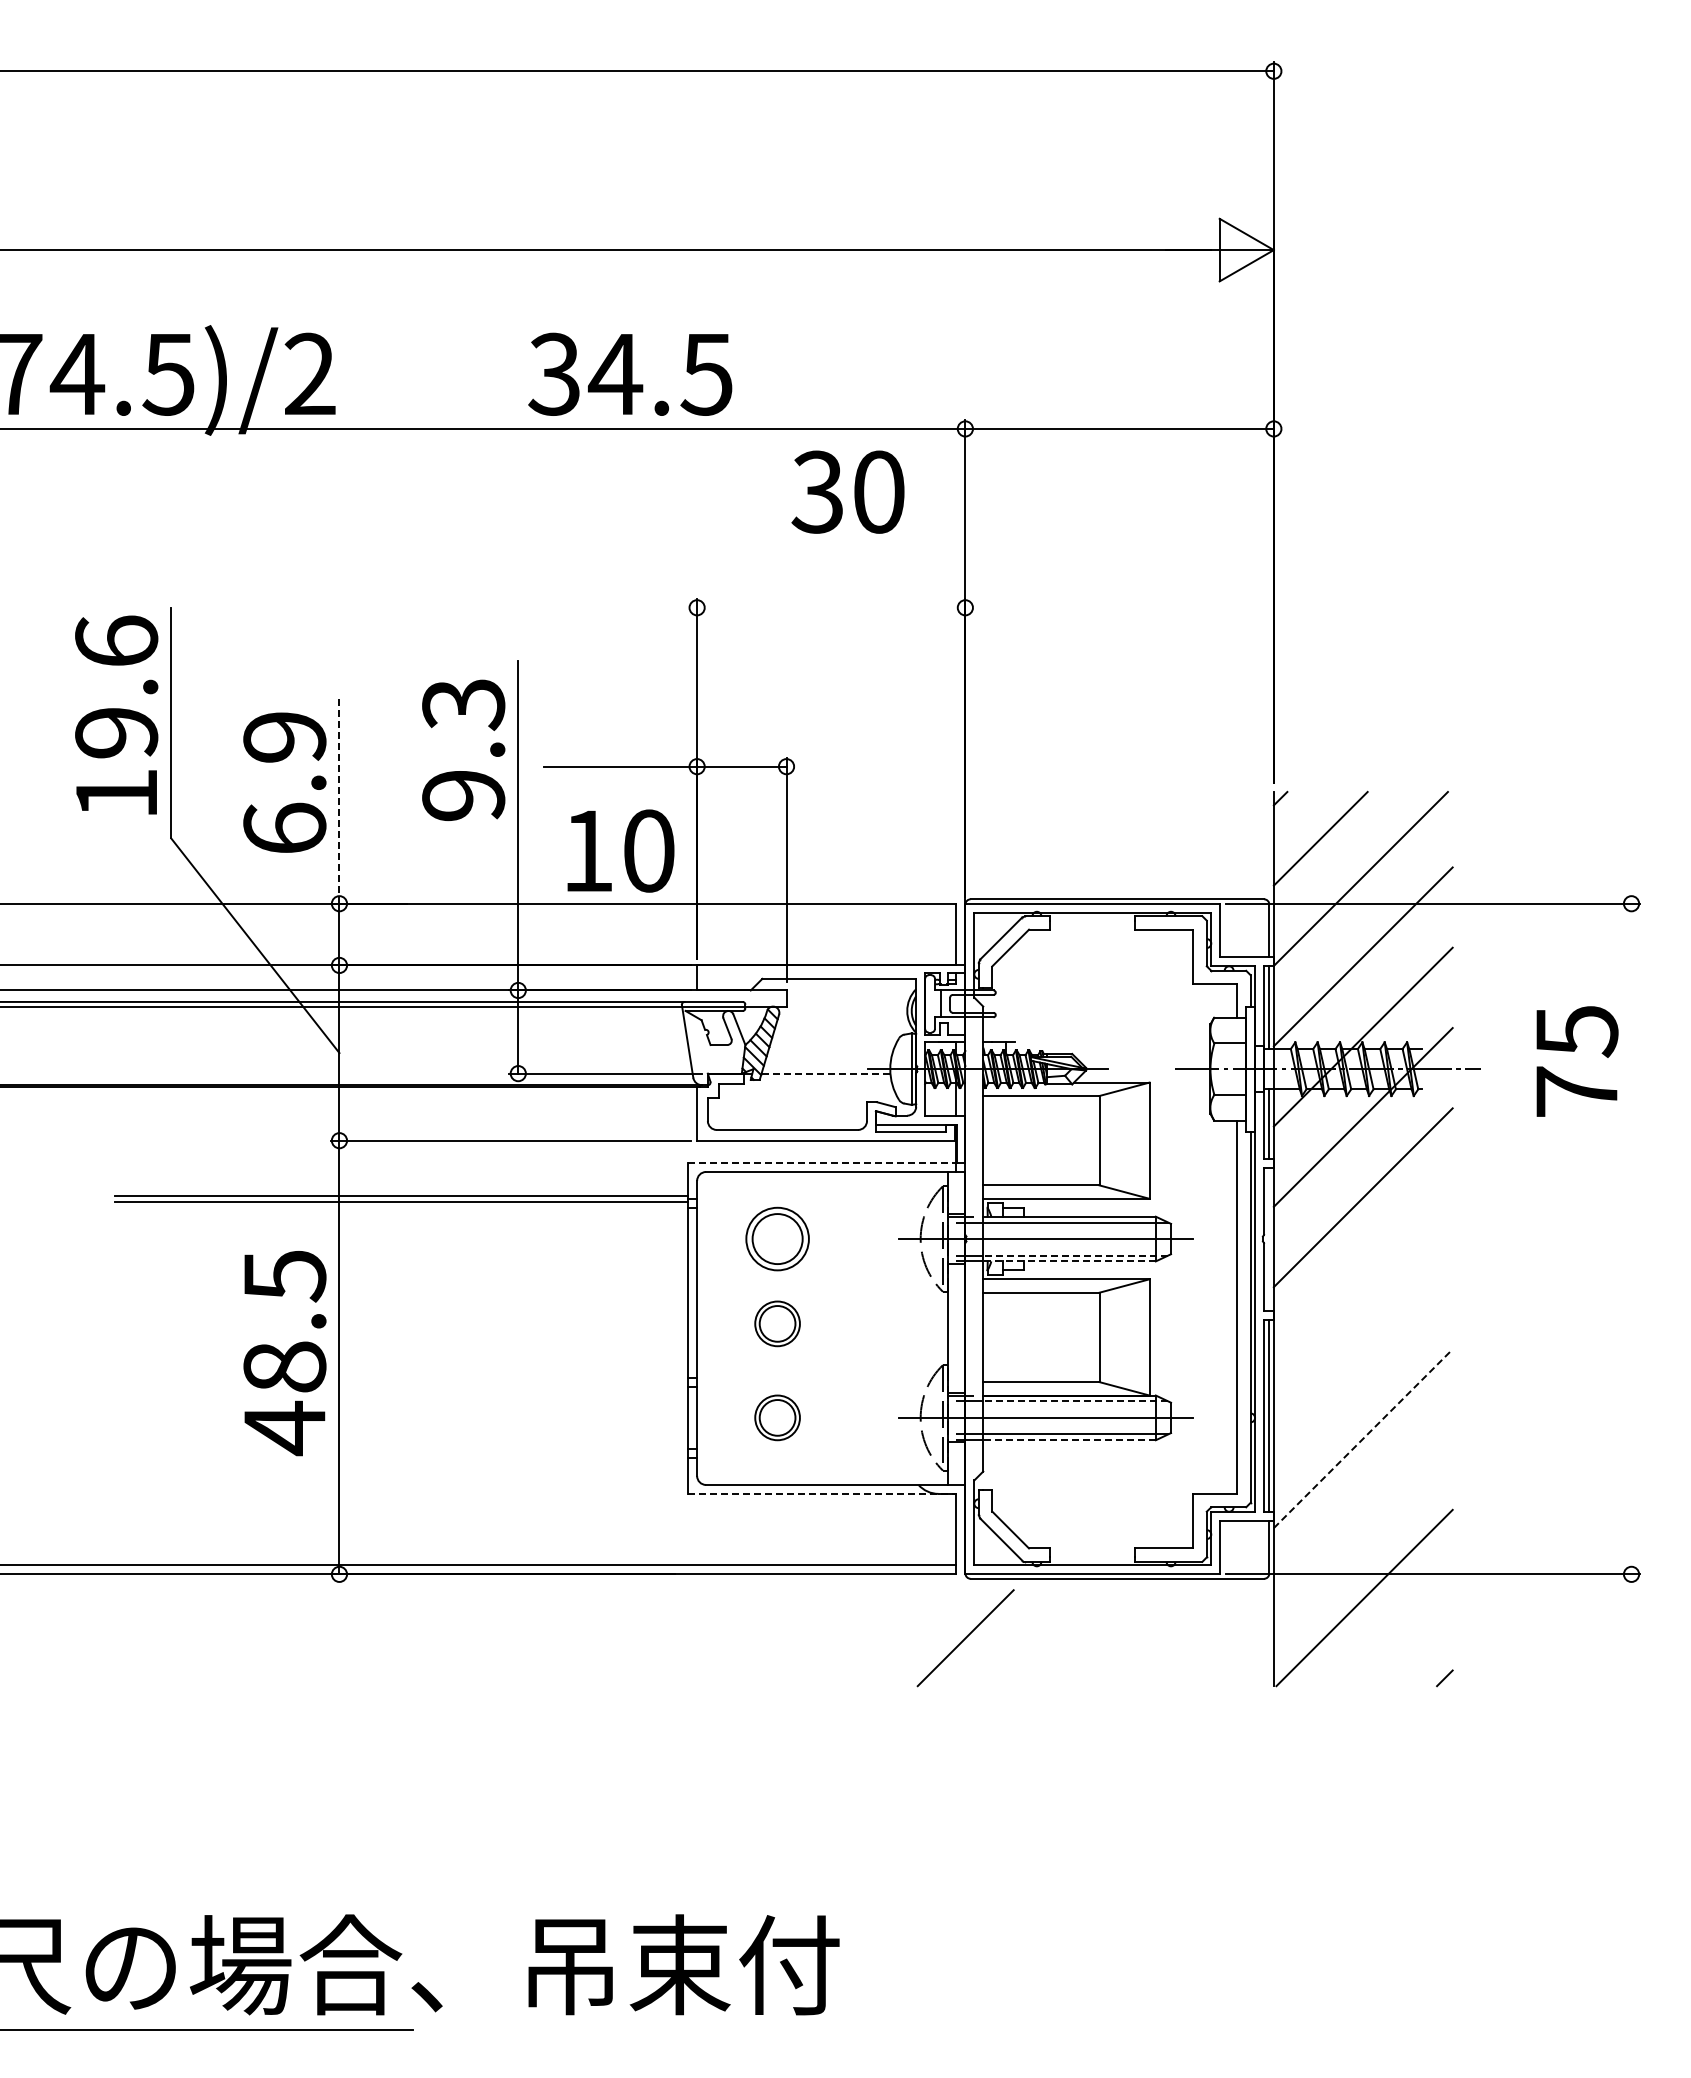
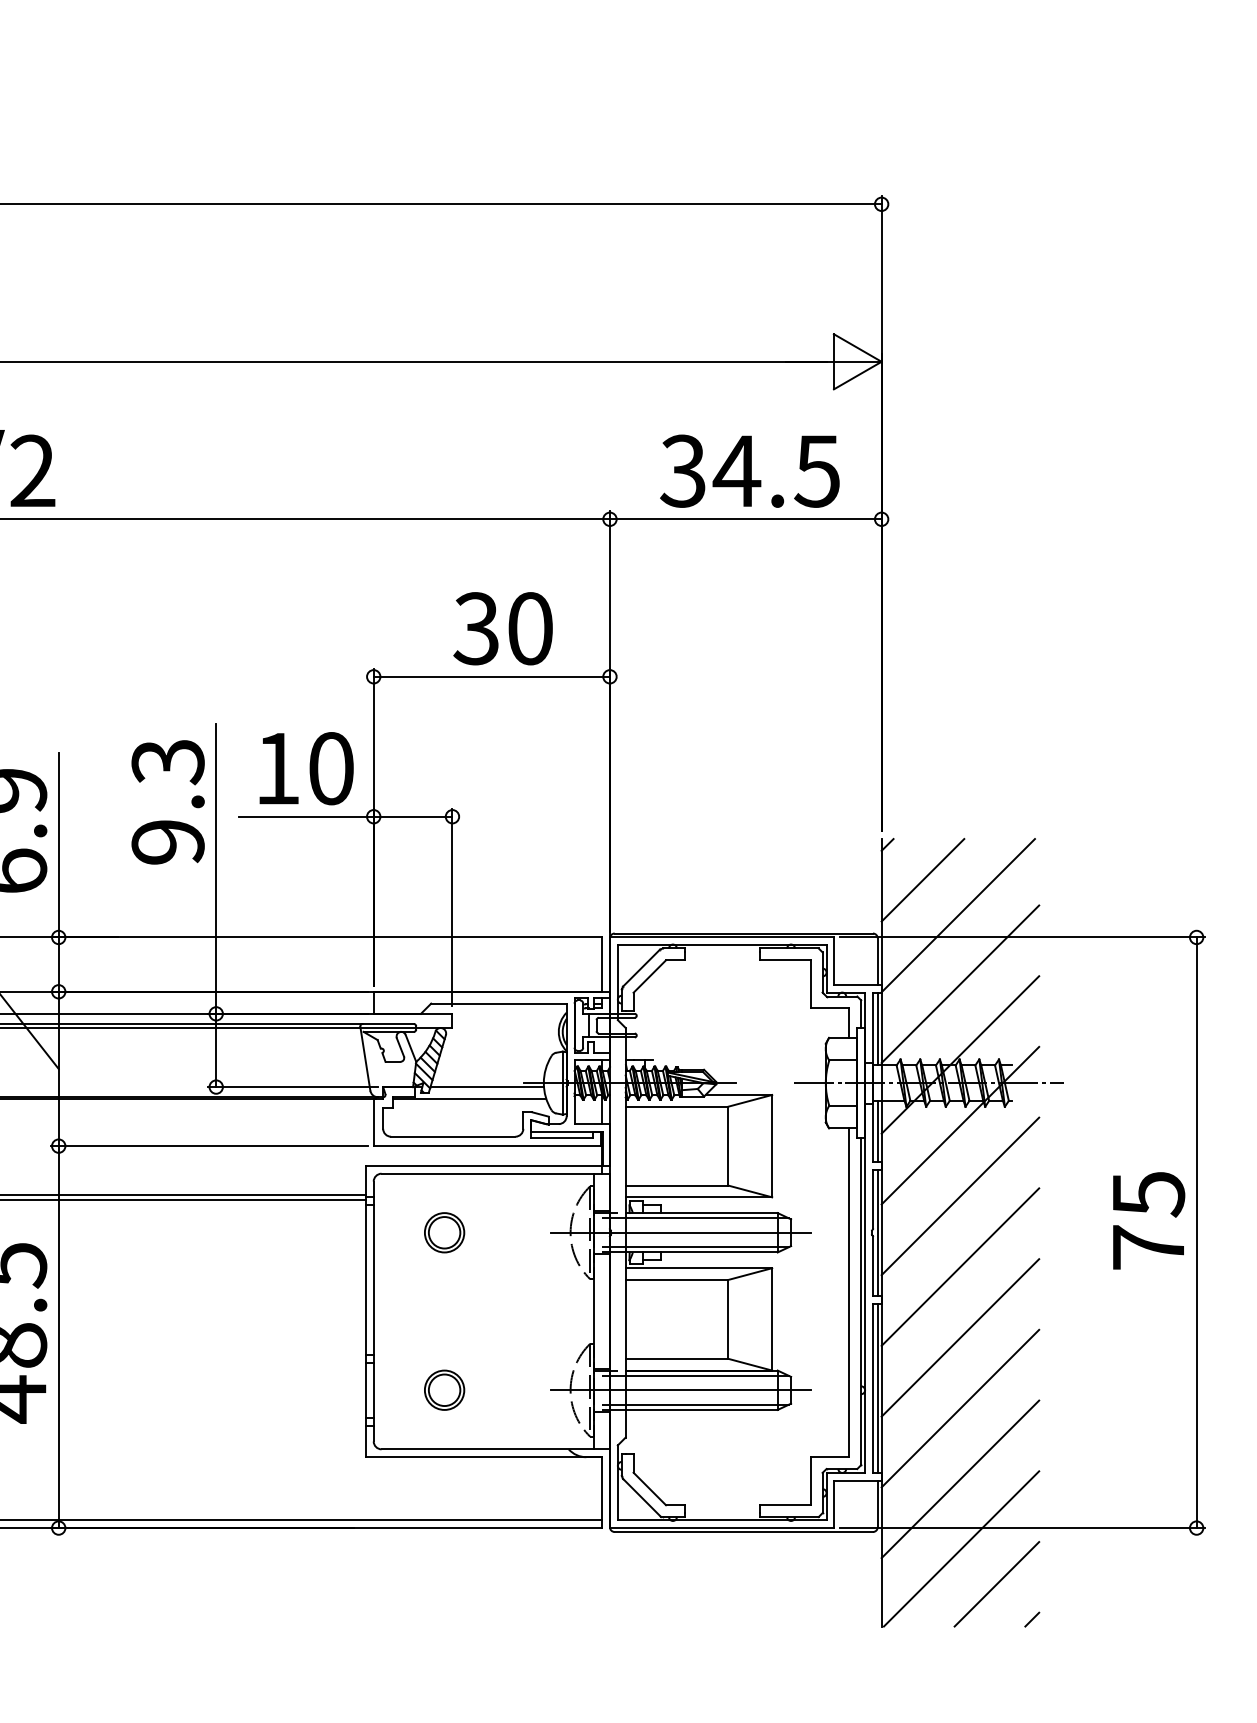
text: (630, 373) -> (750, 470), moved
text: (847, 491) -> (502, 628), moved
line: (831, 607) -> (492, 676), added
line: (339, 799) -> (58, 845), dashed -> solid
text: (620, 850) -> (306, 768), moved
text: (1577, 1061) -> (1149, 1220), moved
line: (825, 1073) -> (486, 1086), dashed -> solid
line: (805, 1087) -> (469, 1099), added
line: (822, 1163) -> (484, 1166), dashed -> solid
part: (777, 1238) -> (444, 1232), size x0.71
line: (1269, 1238) -> (877, 1232), added
line: (1631, 1238) -> (1196, 1232), added
line: (1075, 1255) -> (706, 1247), dashed -> solid
line: (1069, 1261) -> (701, 1252), dashed -> solid
line: (1362, 1277) -> (959, 1266), added
part: (777, 1323) -> (444, 1307), removed
line: (1362, 1358) -> (959, 1337), added
line: (1075, 1401) -> (706, 1375), dashed -> solid
line: (1363, 1438) -> (960, 1408), dashed -> solid
line: (1069, 1440) -> (701, 1410), dashed -> solid
line: (822, 1493) -> (484, 1456), dashed -> solid
line: (1362, 1518) -> (959, 1478), added
line: (965, 1638) -> (996, 1584), moved

